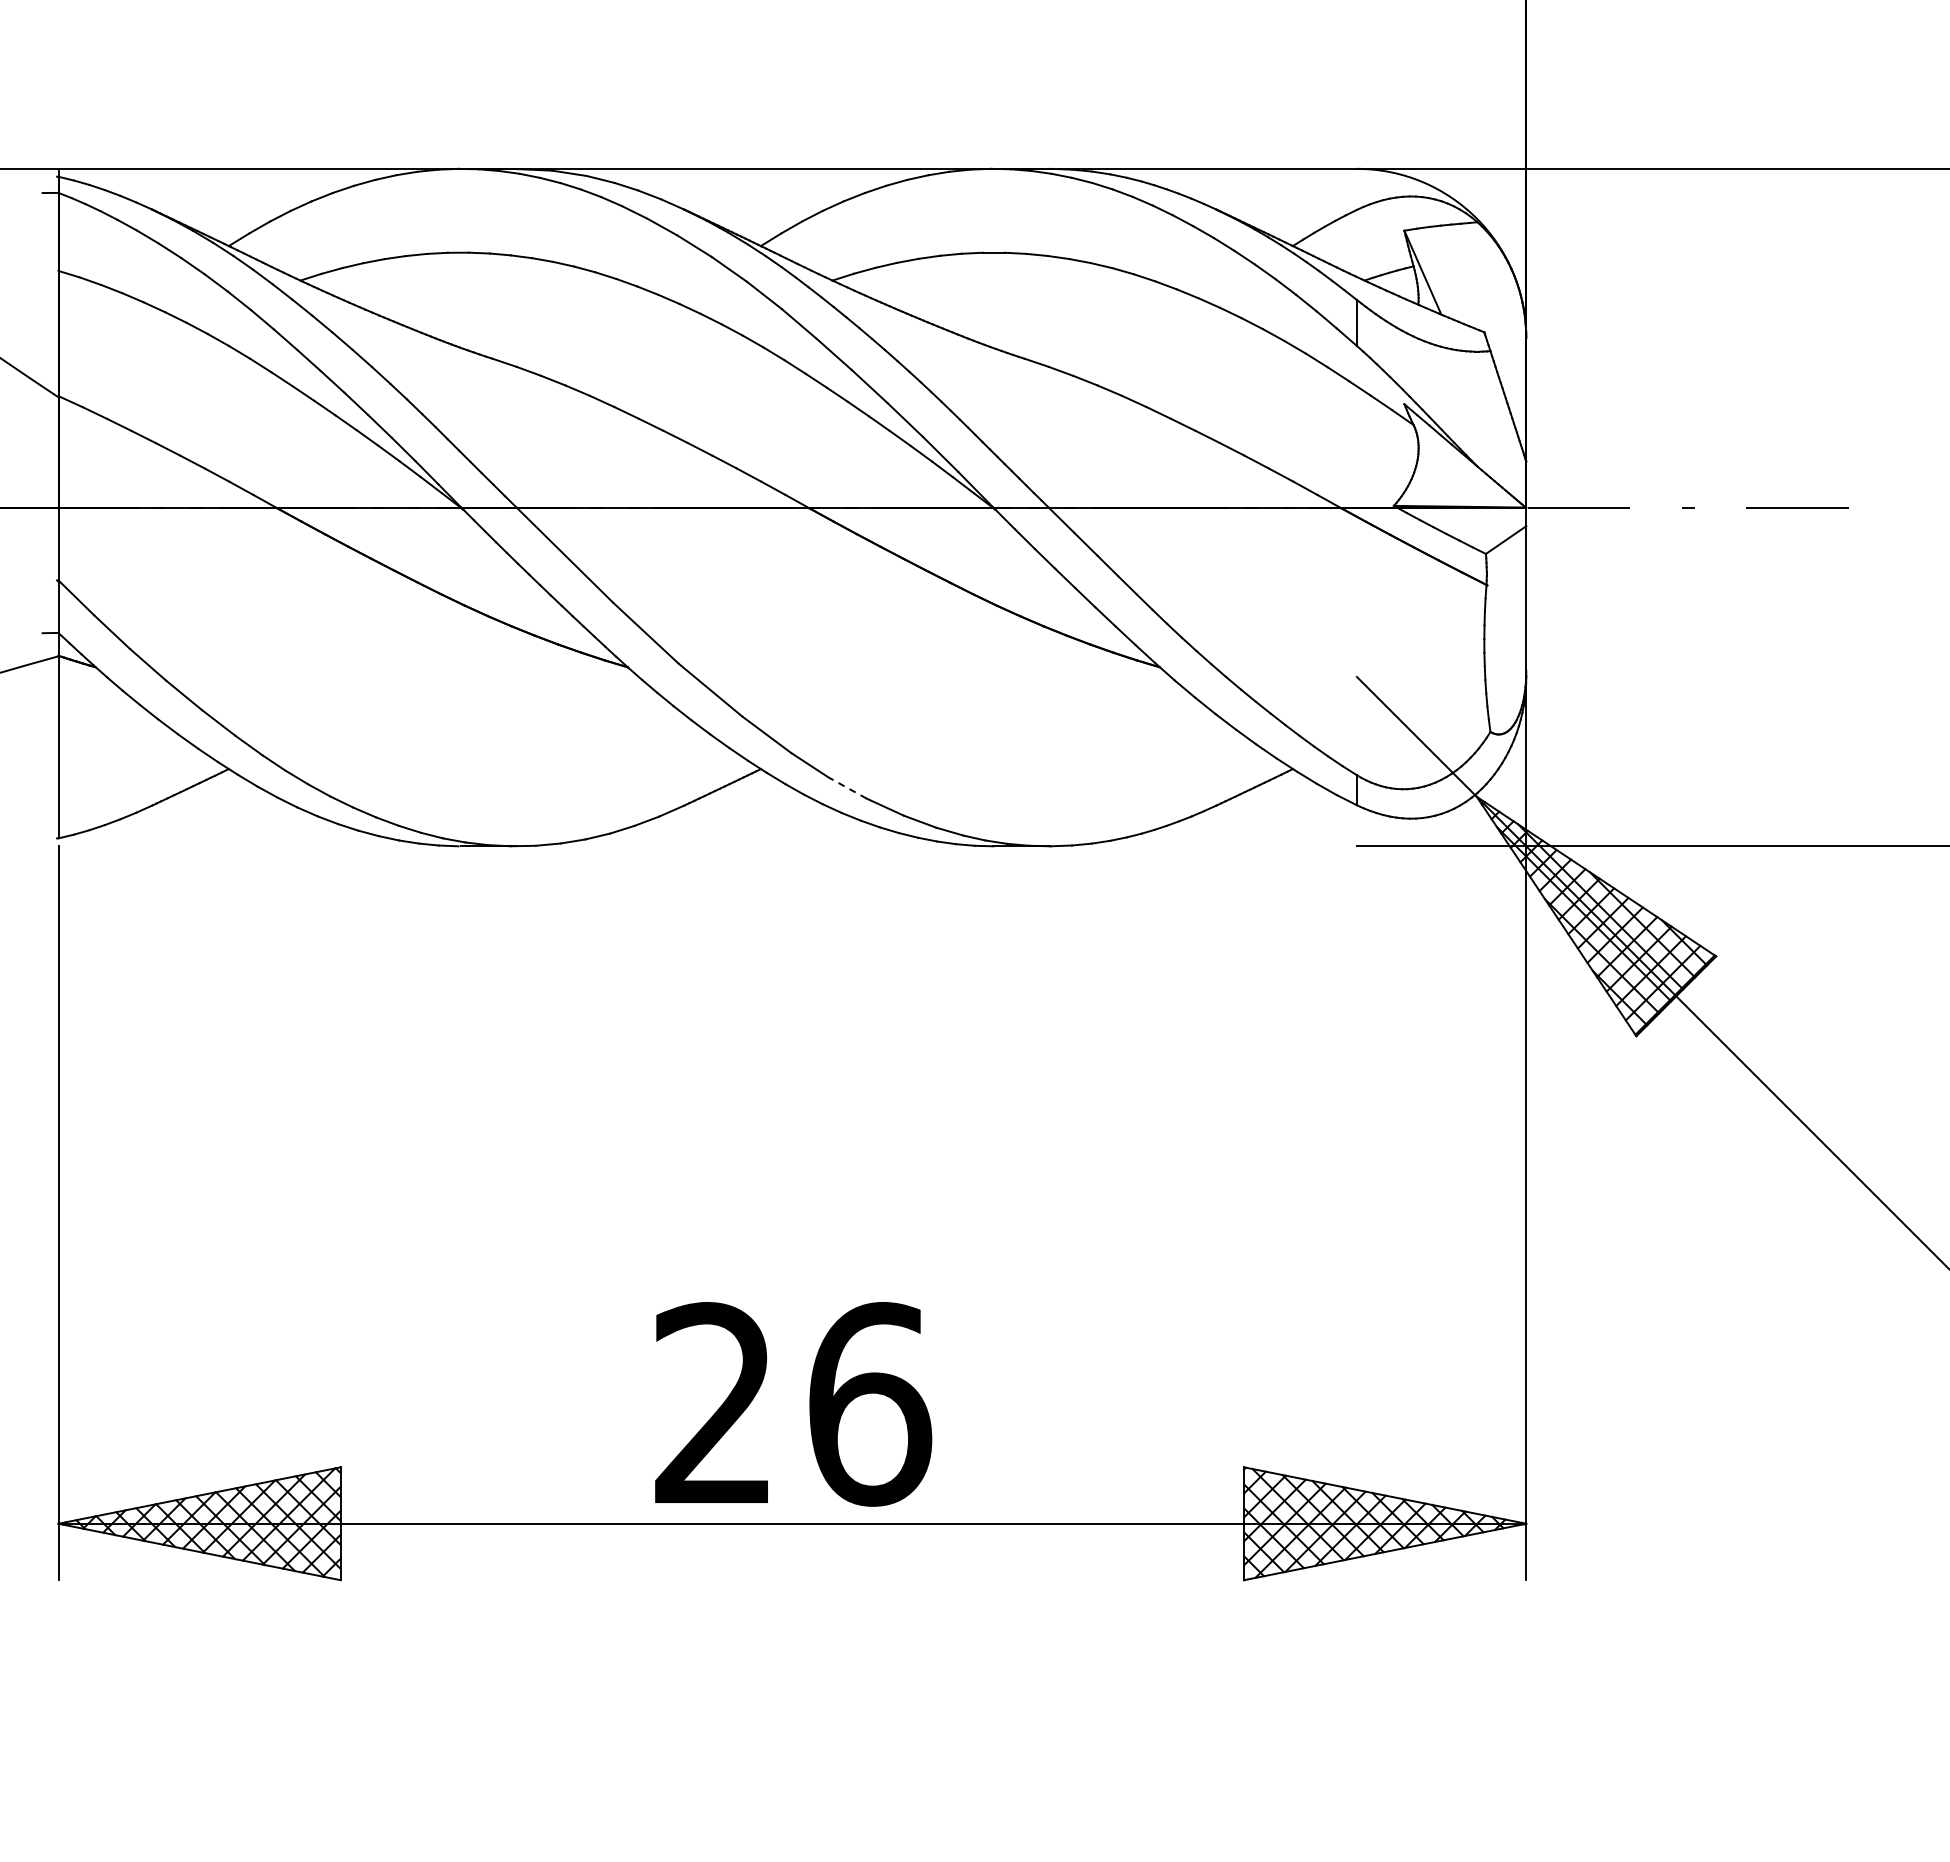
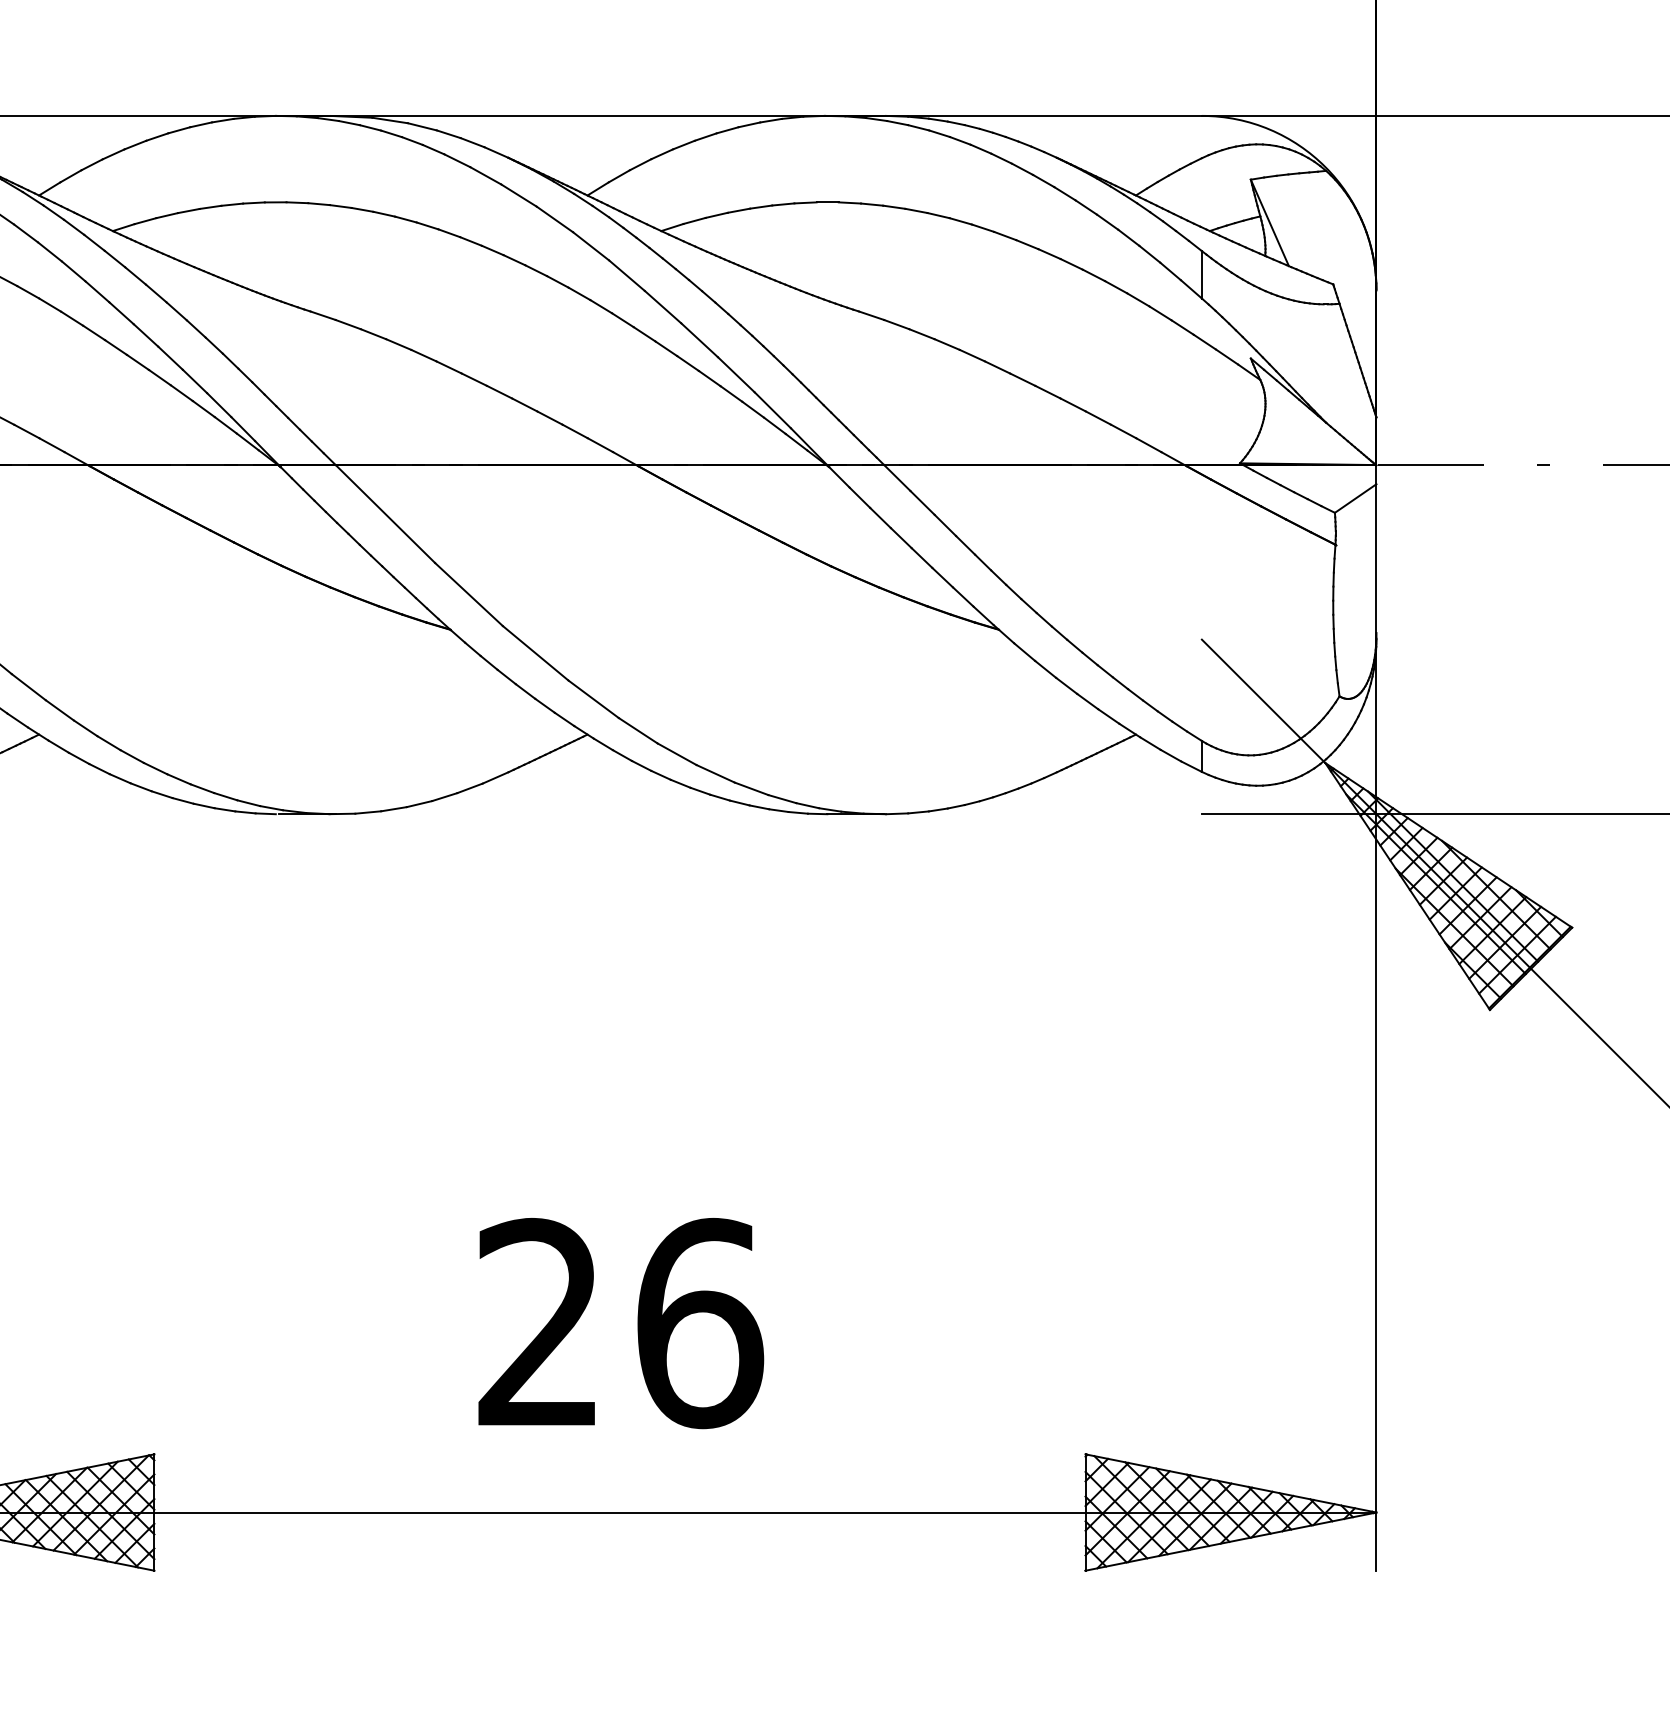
line: (847, 788) -> (676, 754), dashed -> solid
text: (793, 1404) -> (621, 1323), moved

